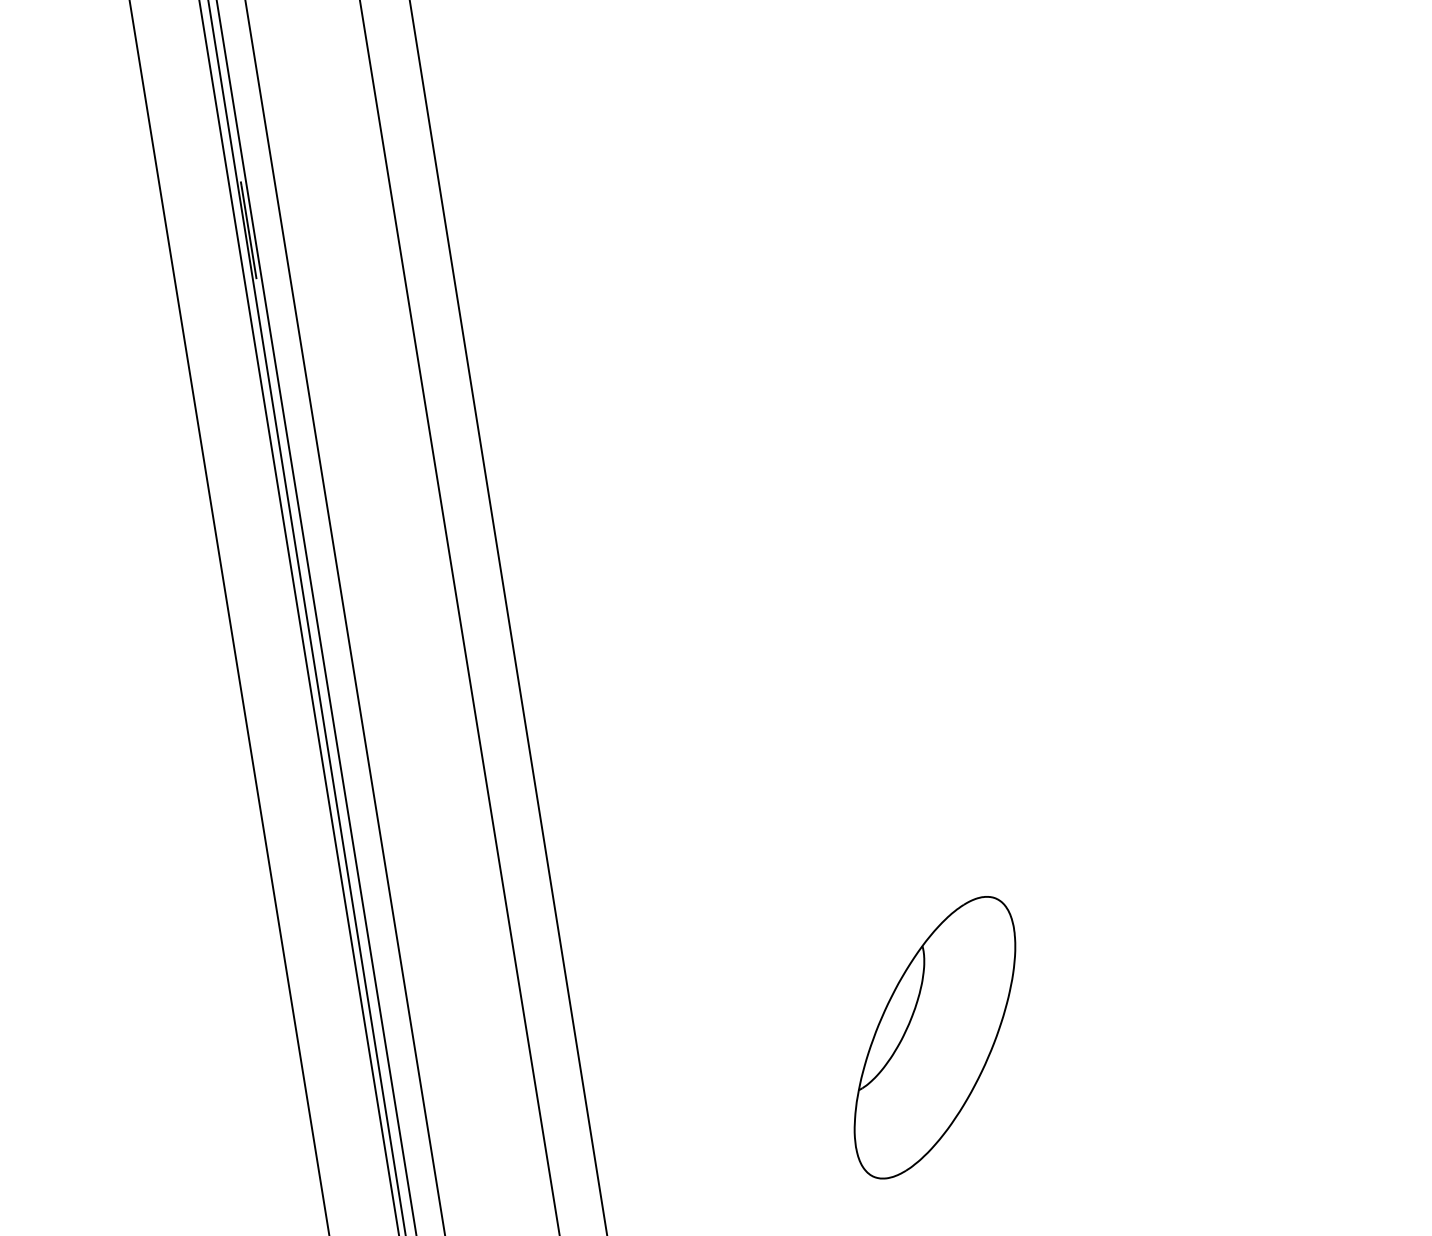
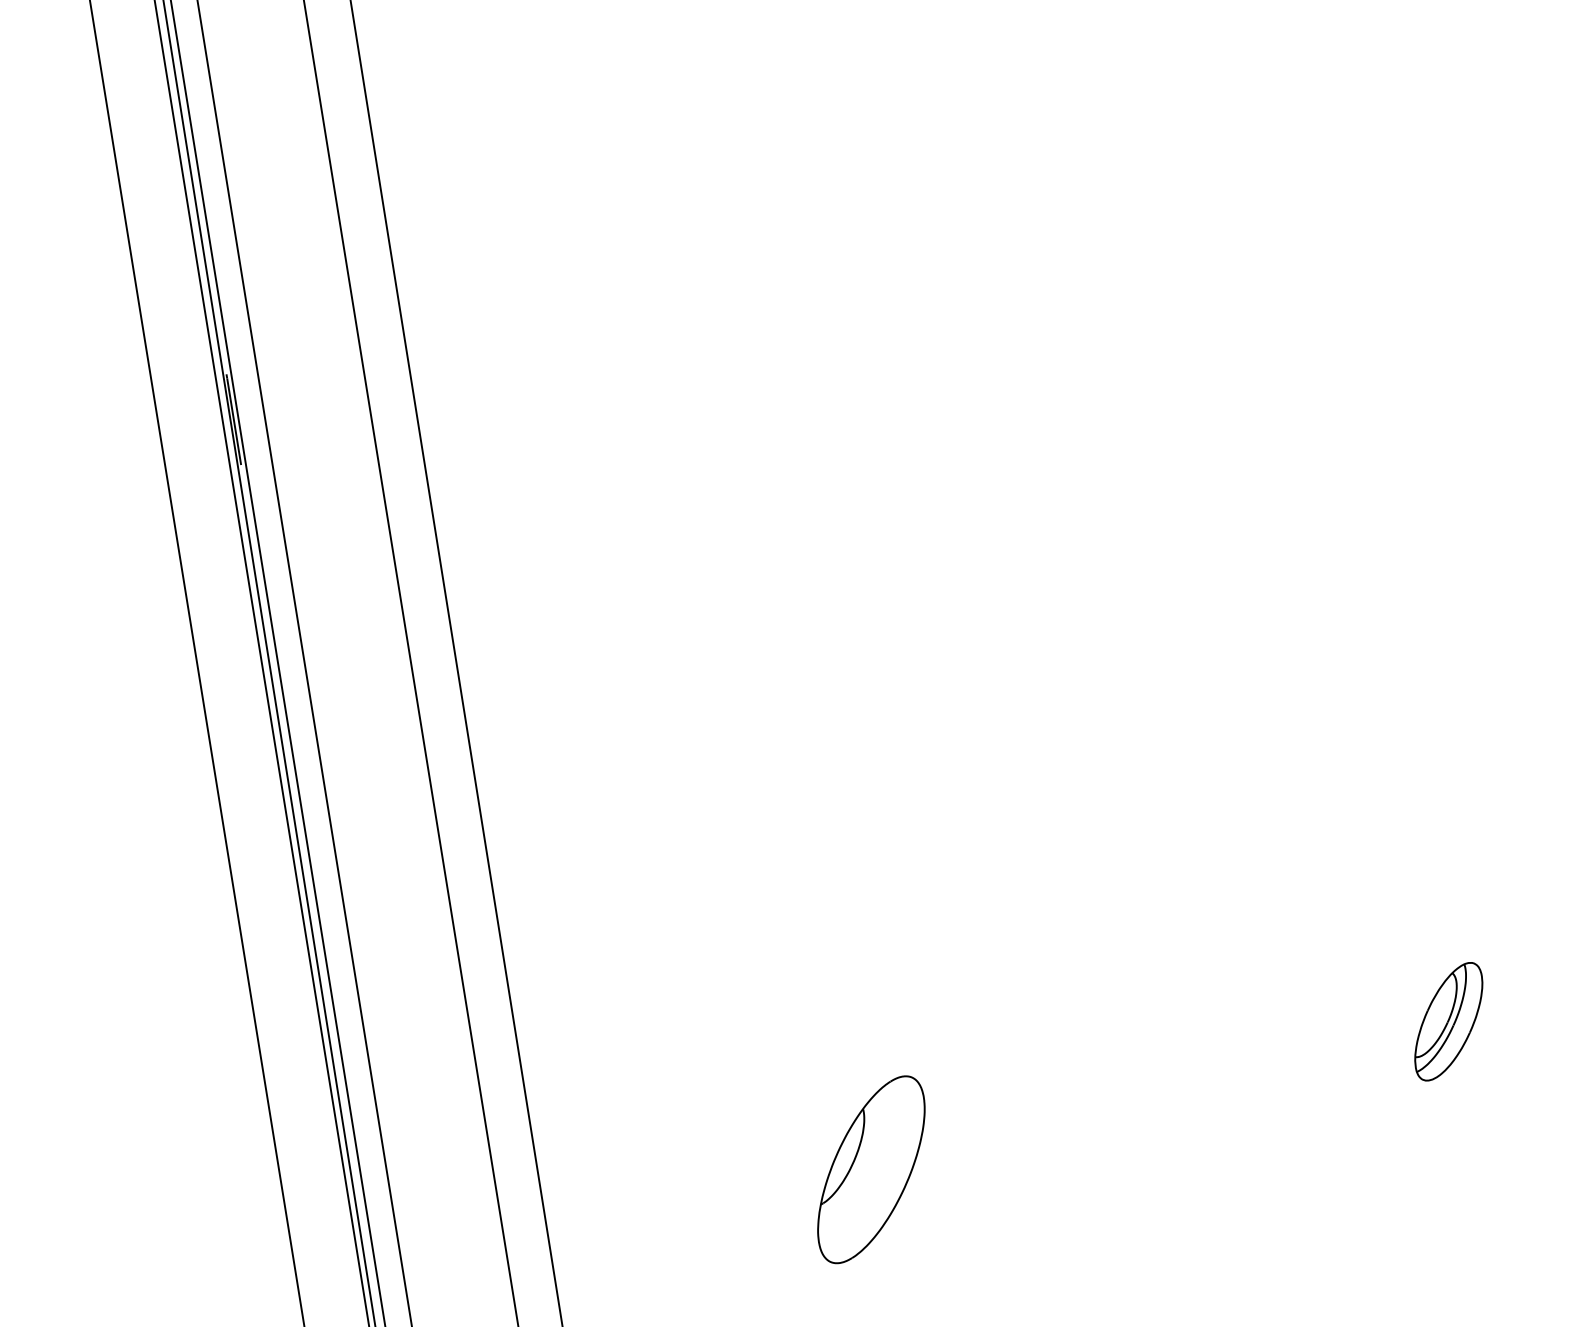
part: (935, 1037) -> (871, 1169), size x0.71

